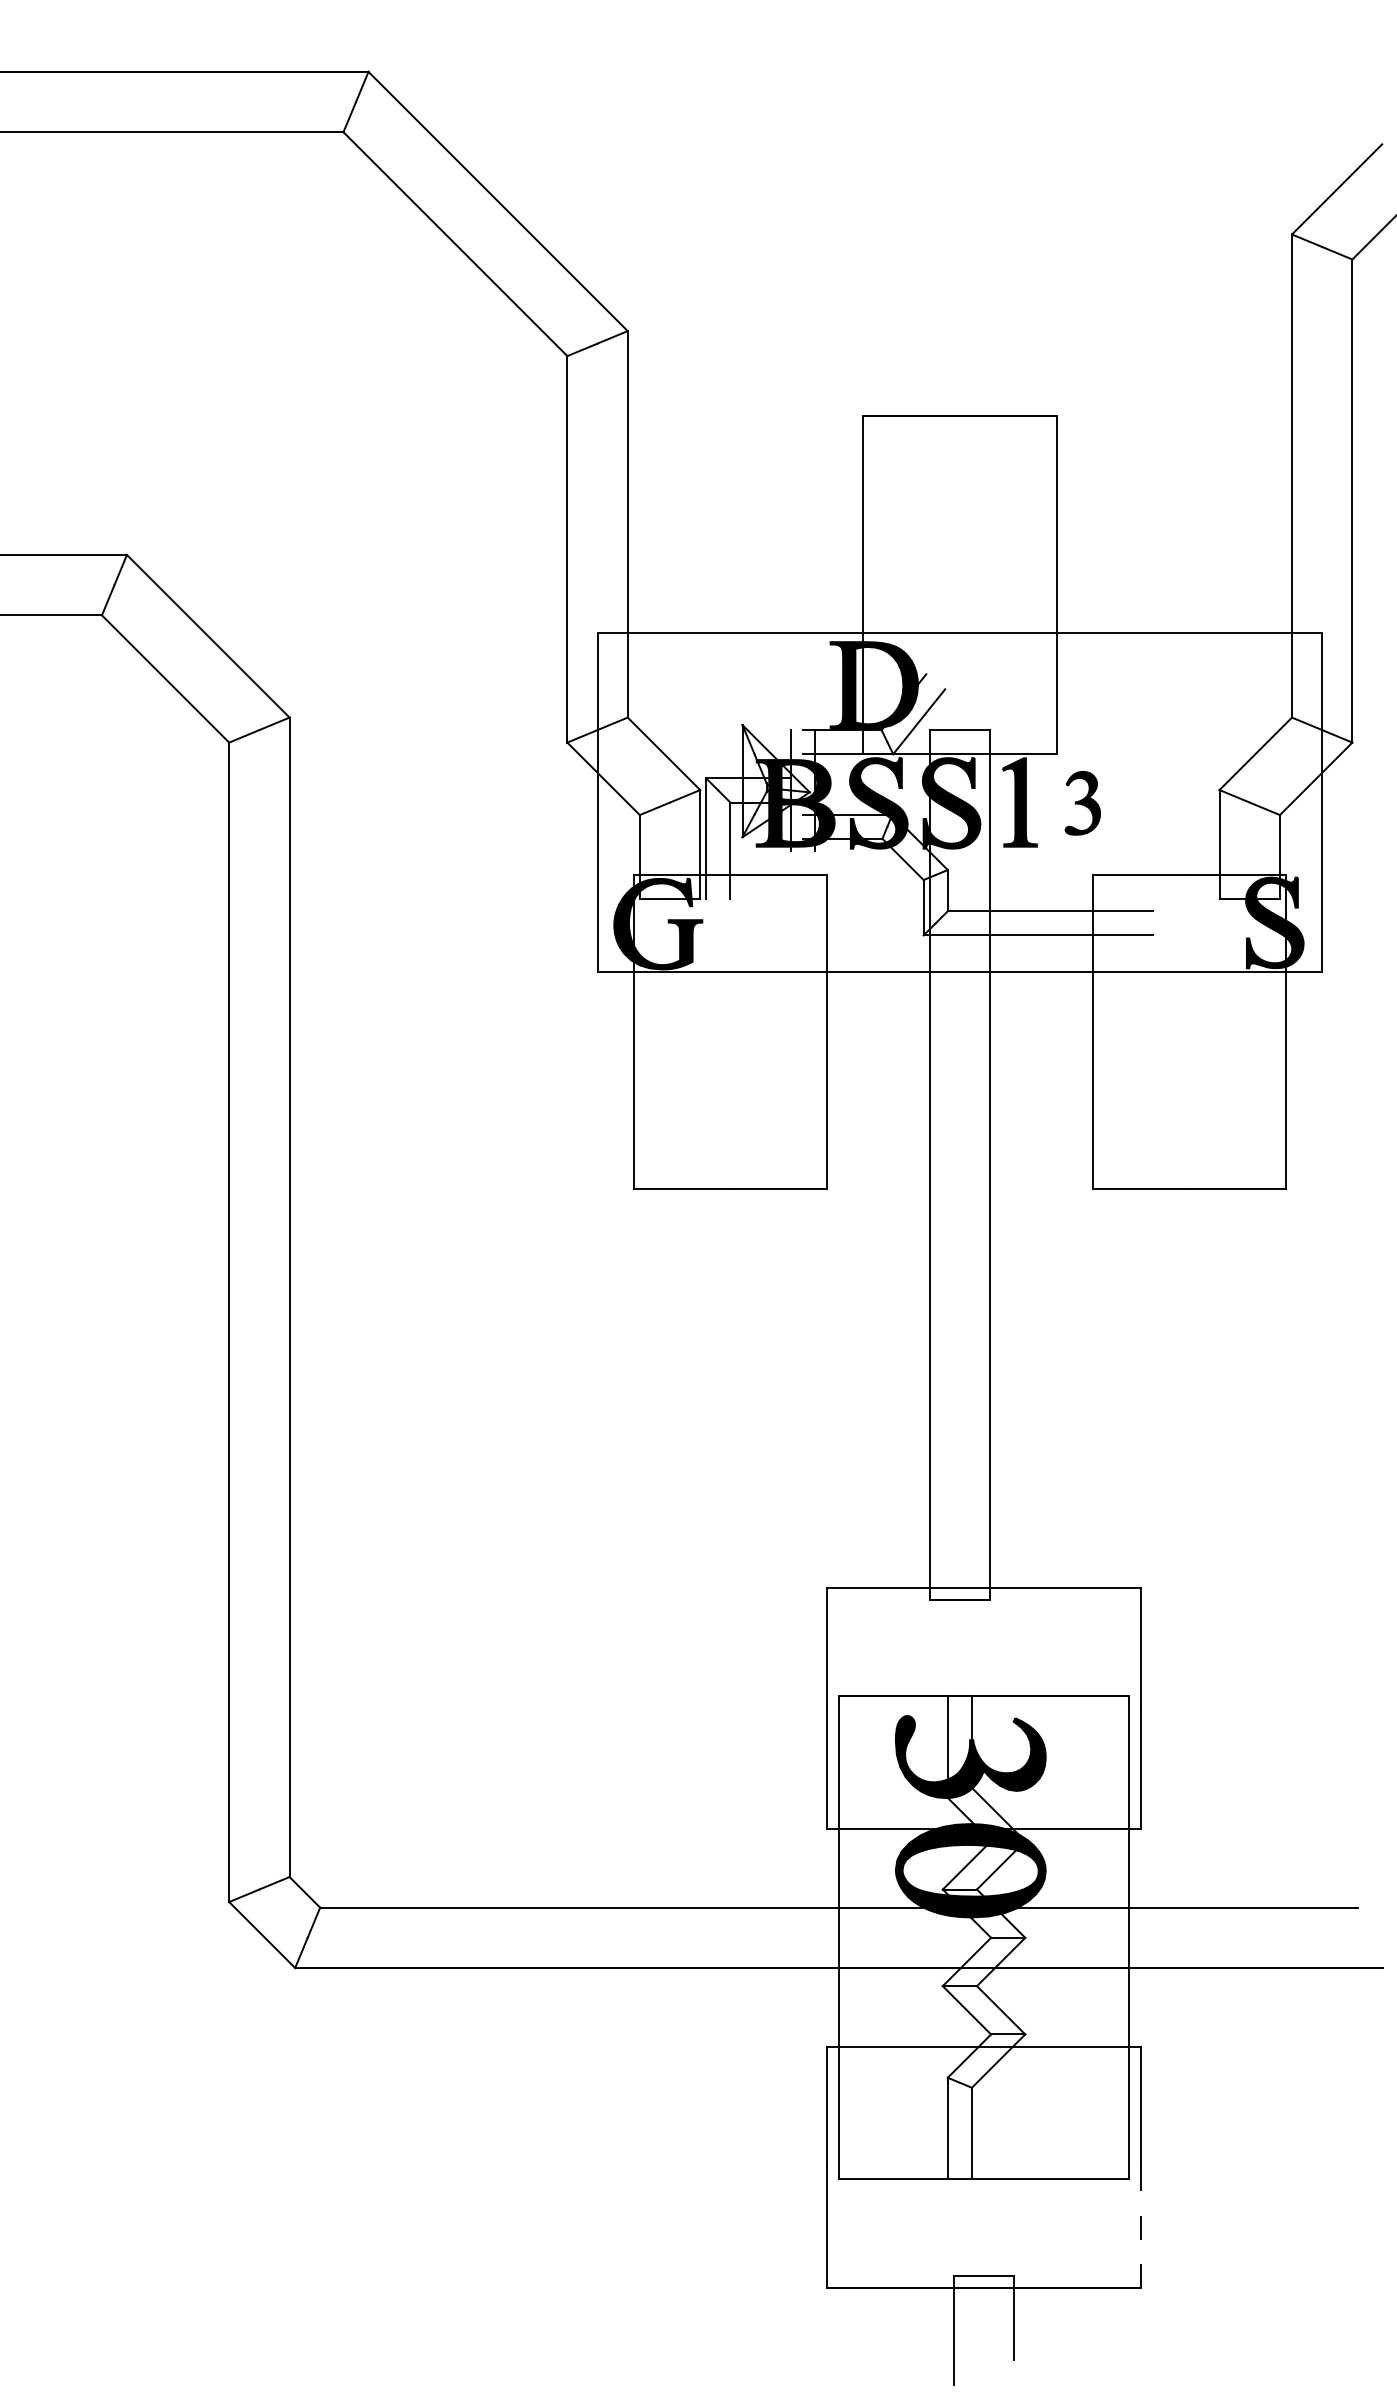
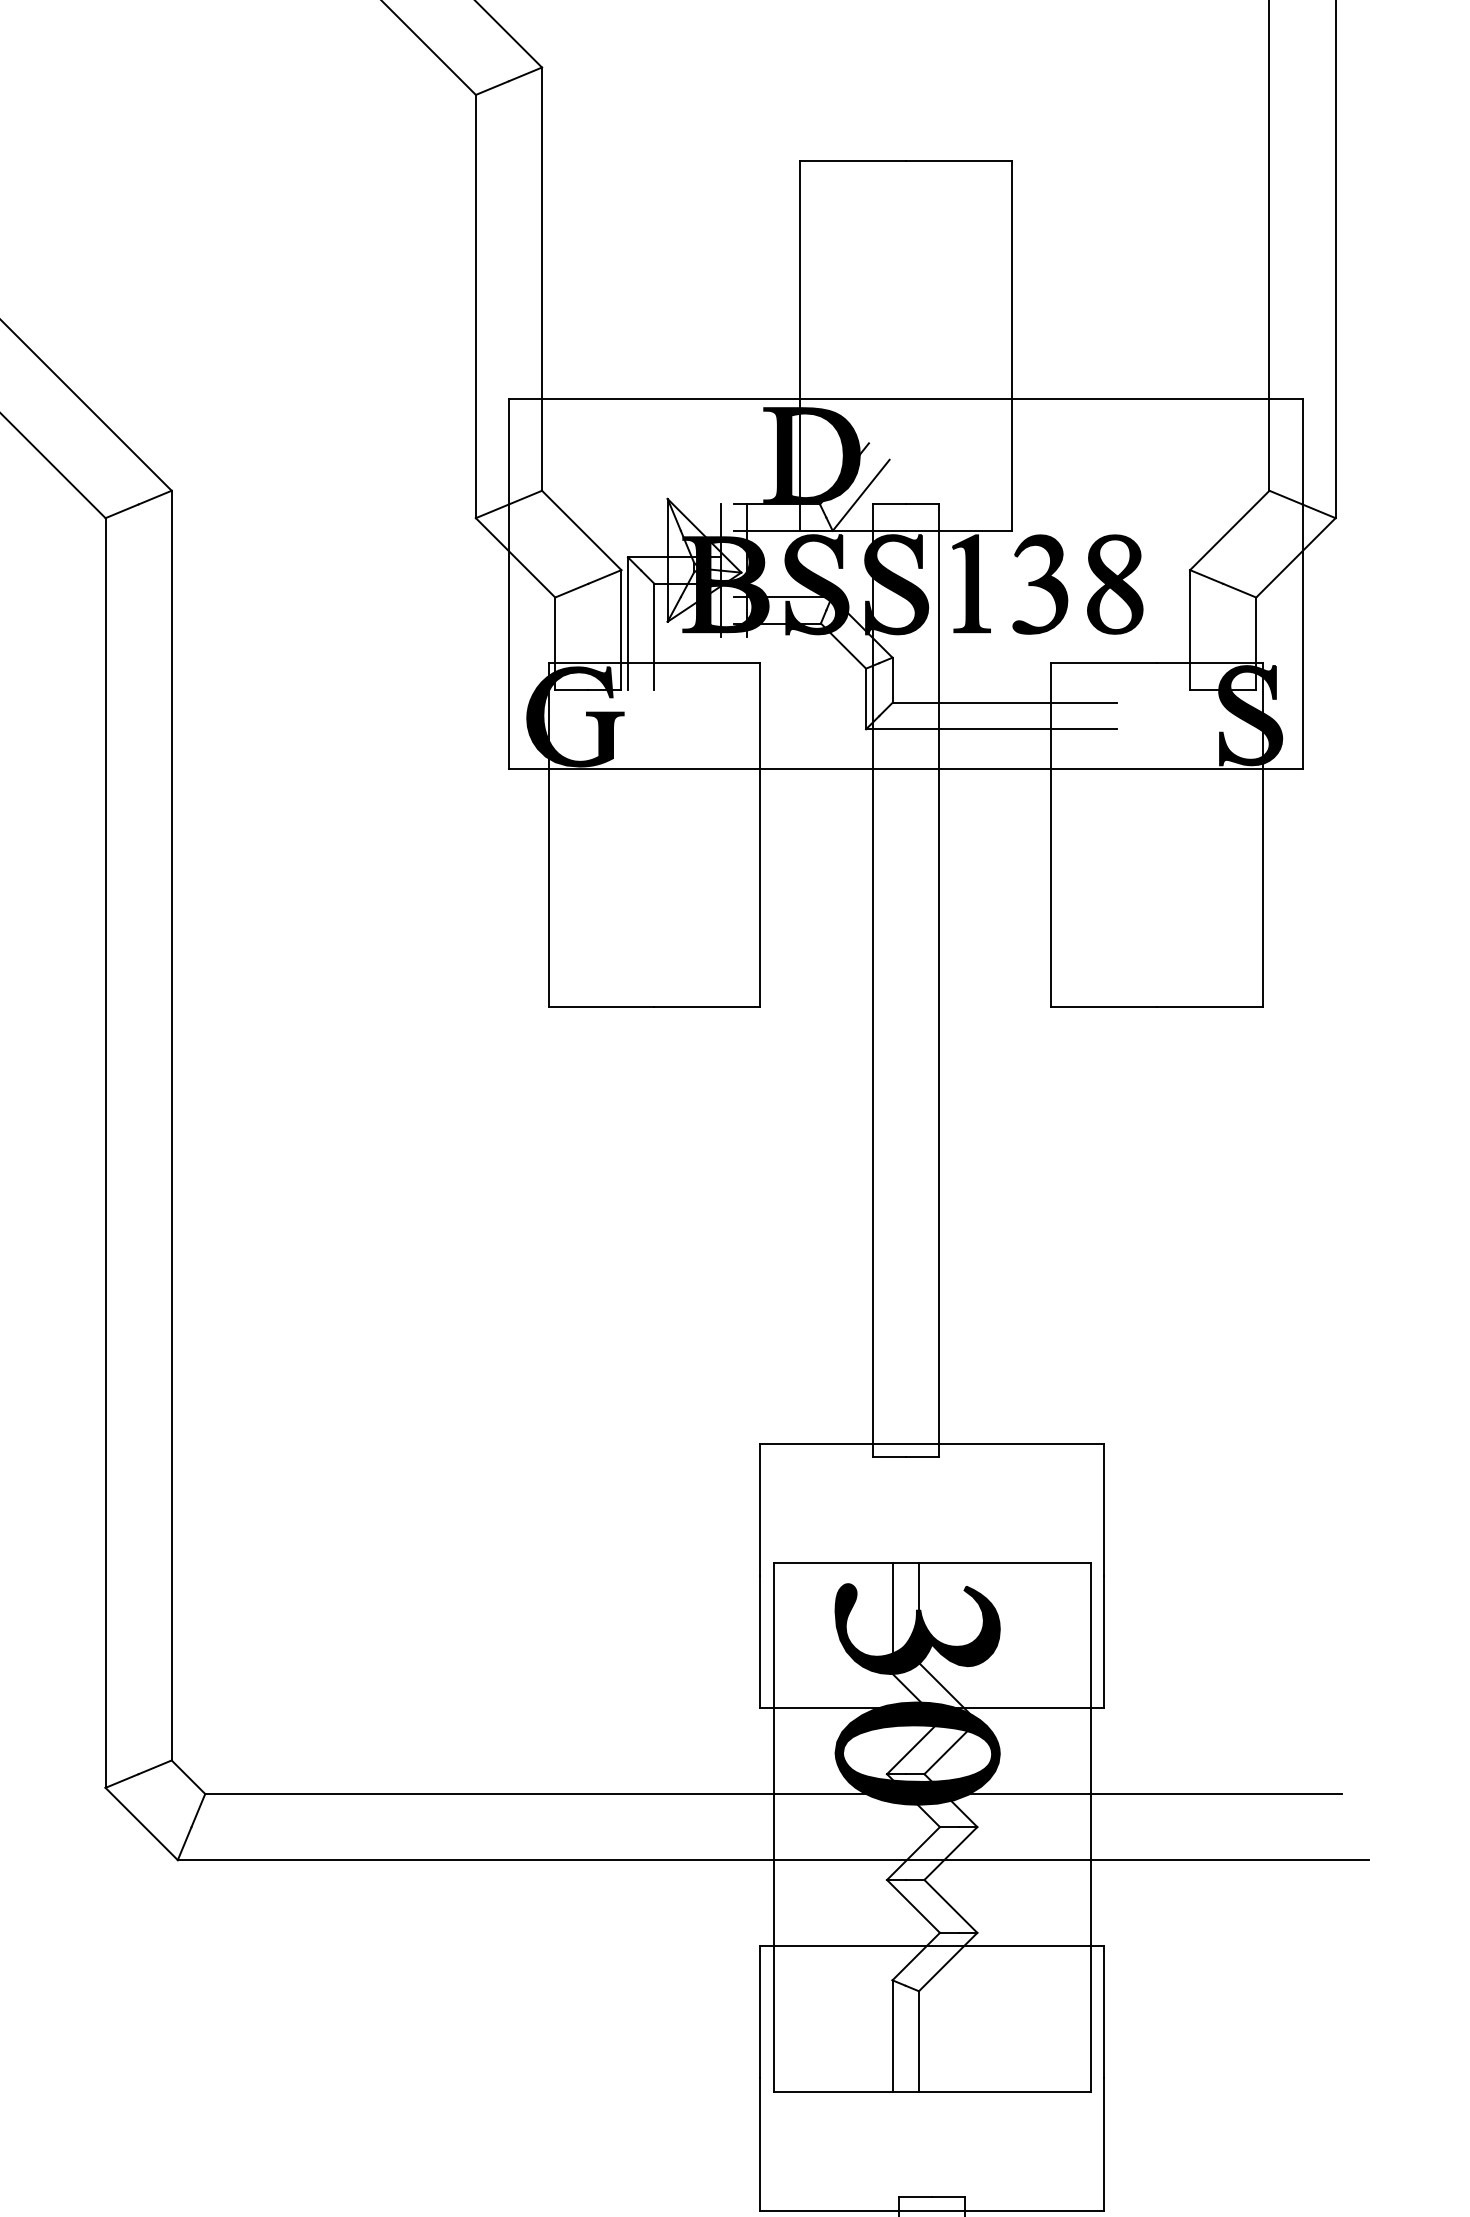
part: (1082, 803) -> (1040, 584), size x1.43
part: (1151, 803) -> (1115, 584), added
line: (1141, 2227) -> (1104, 2144), dashed -> solid

